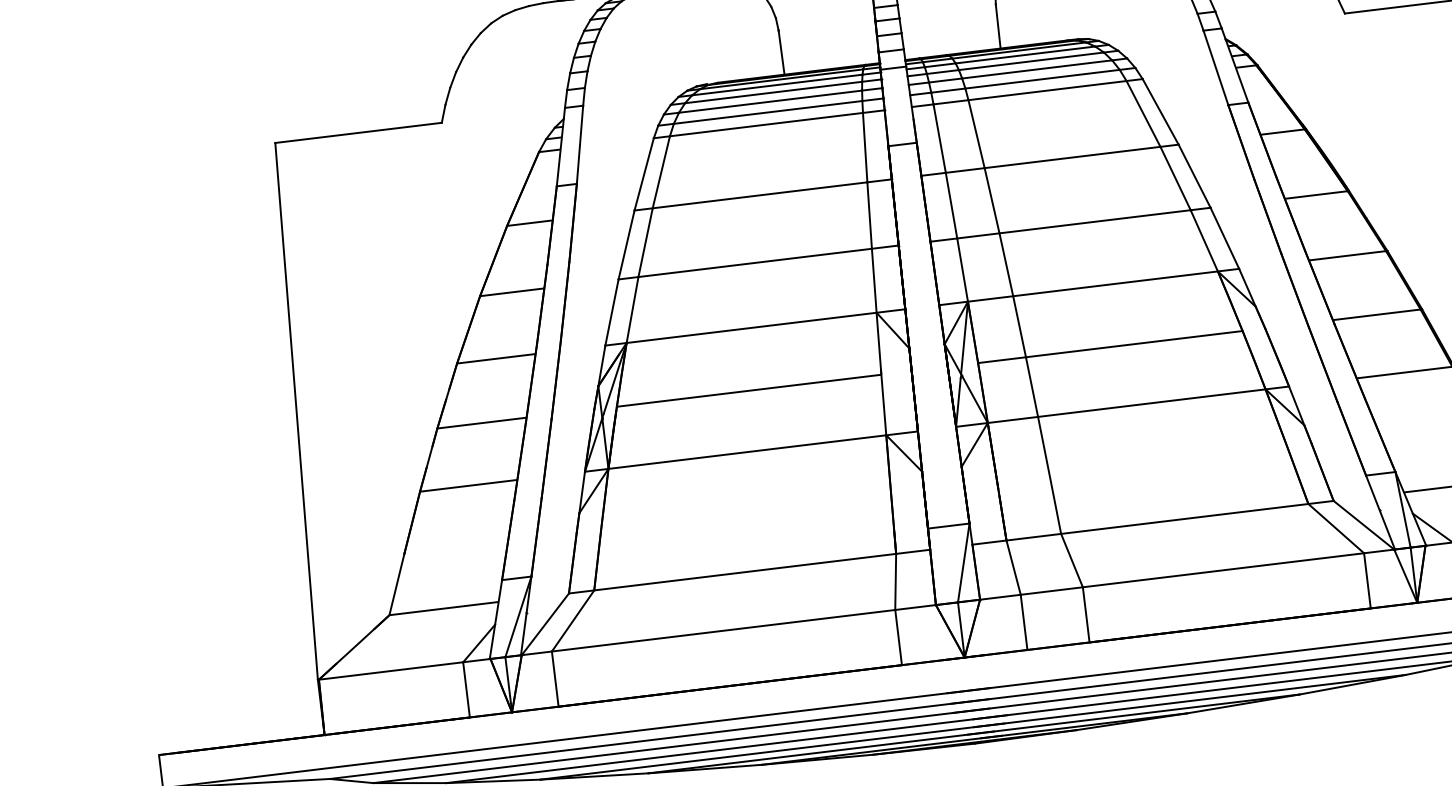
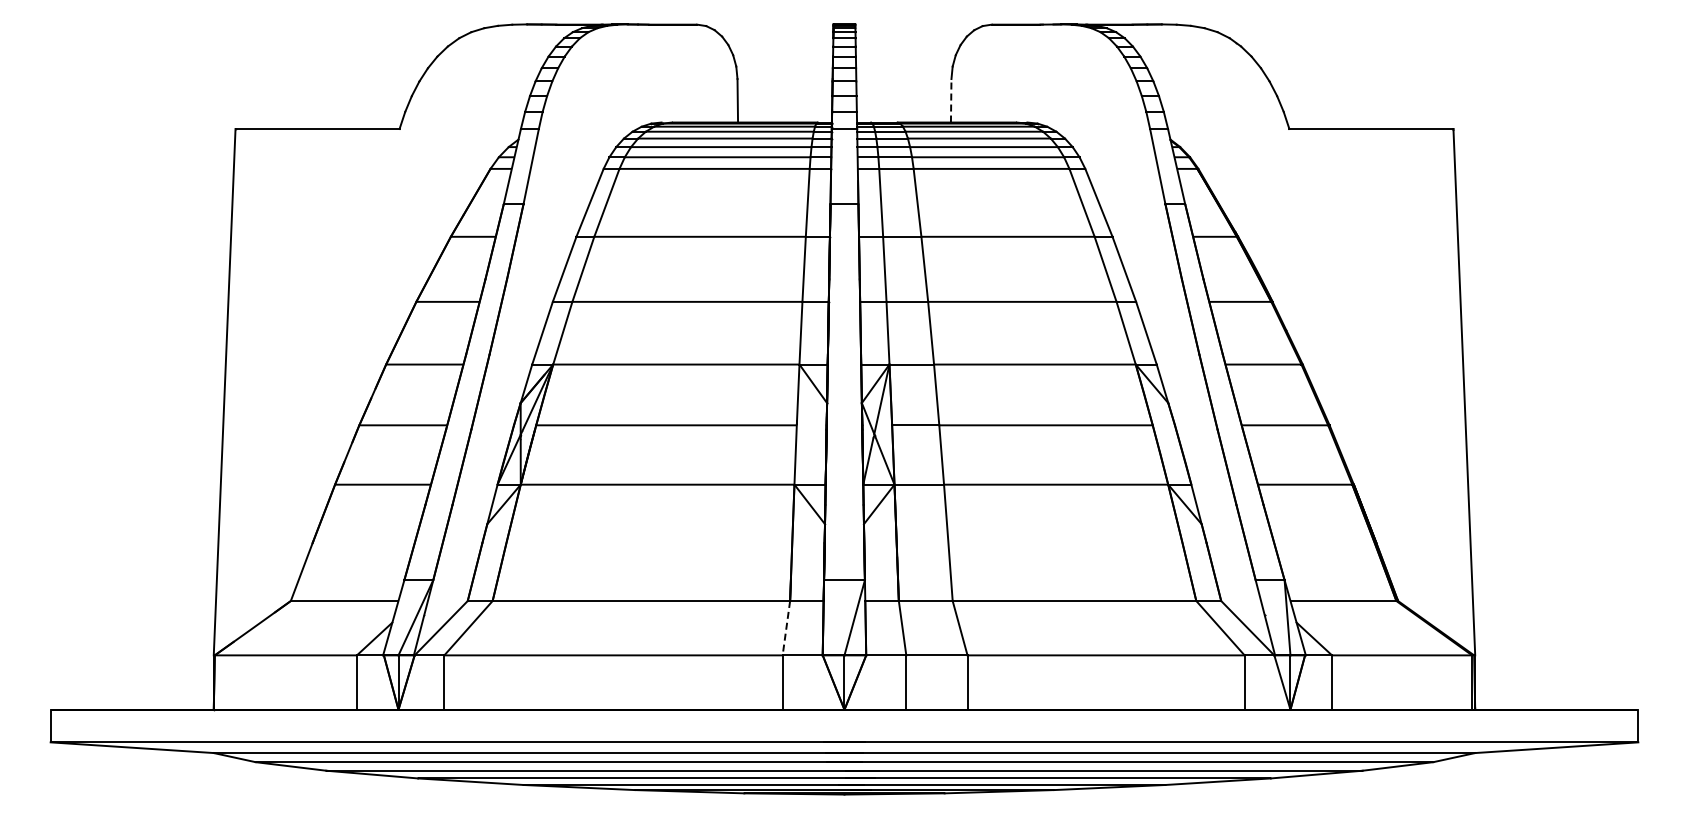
line: (998, 26) -> (951, 100), solid -> dashed
line: (895, 582) -> (786, 628), solid -> dashed

